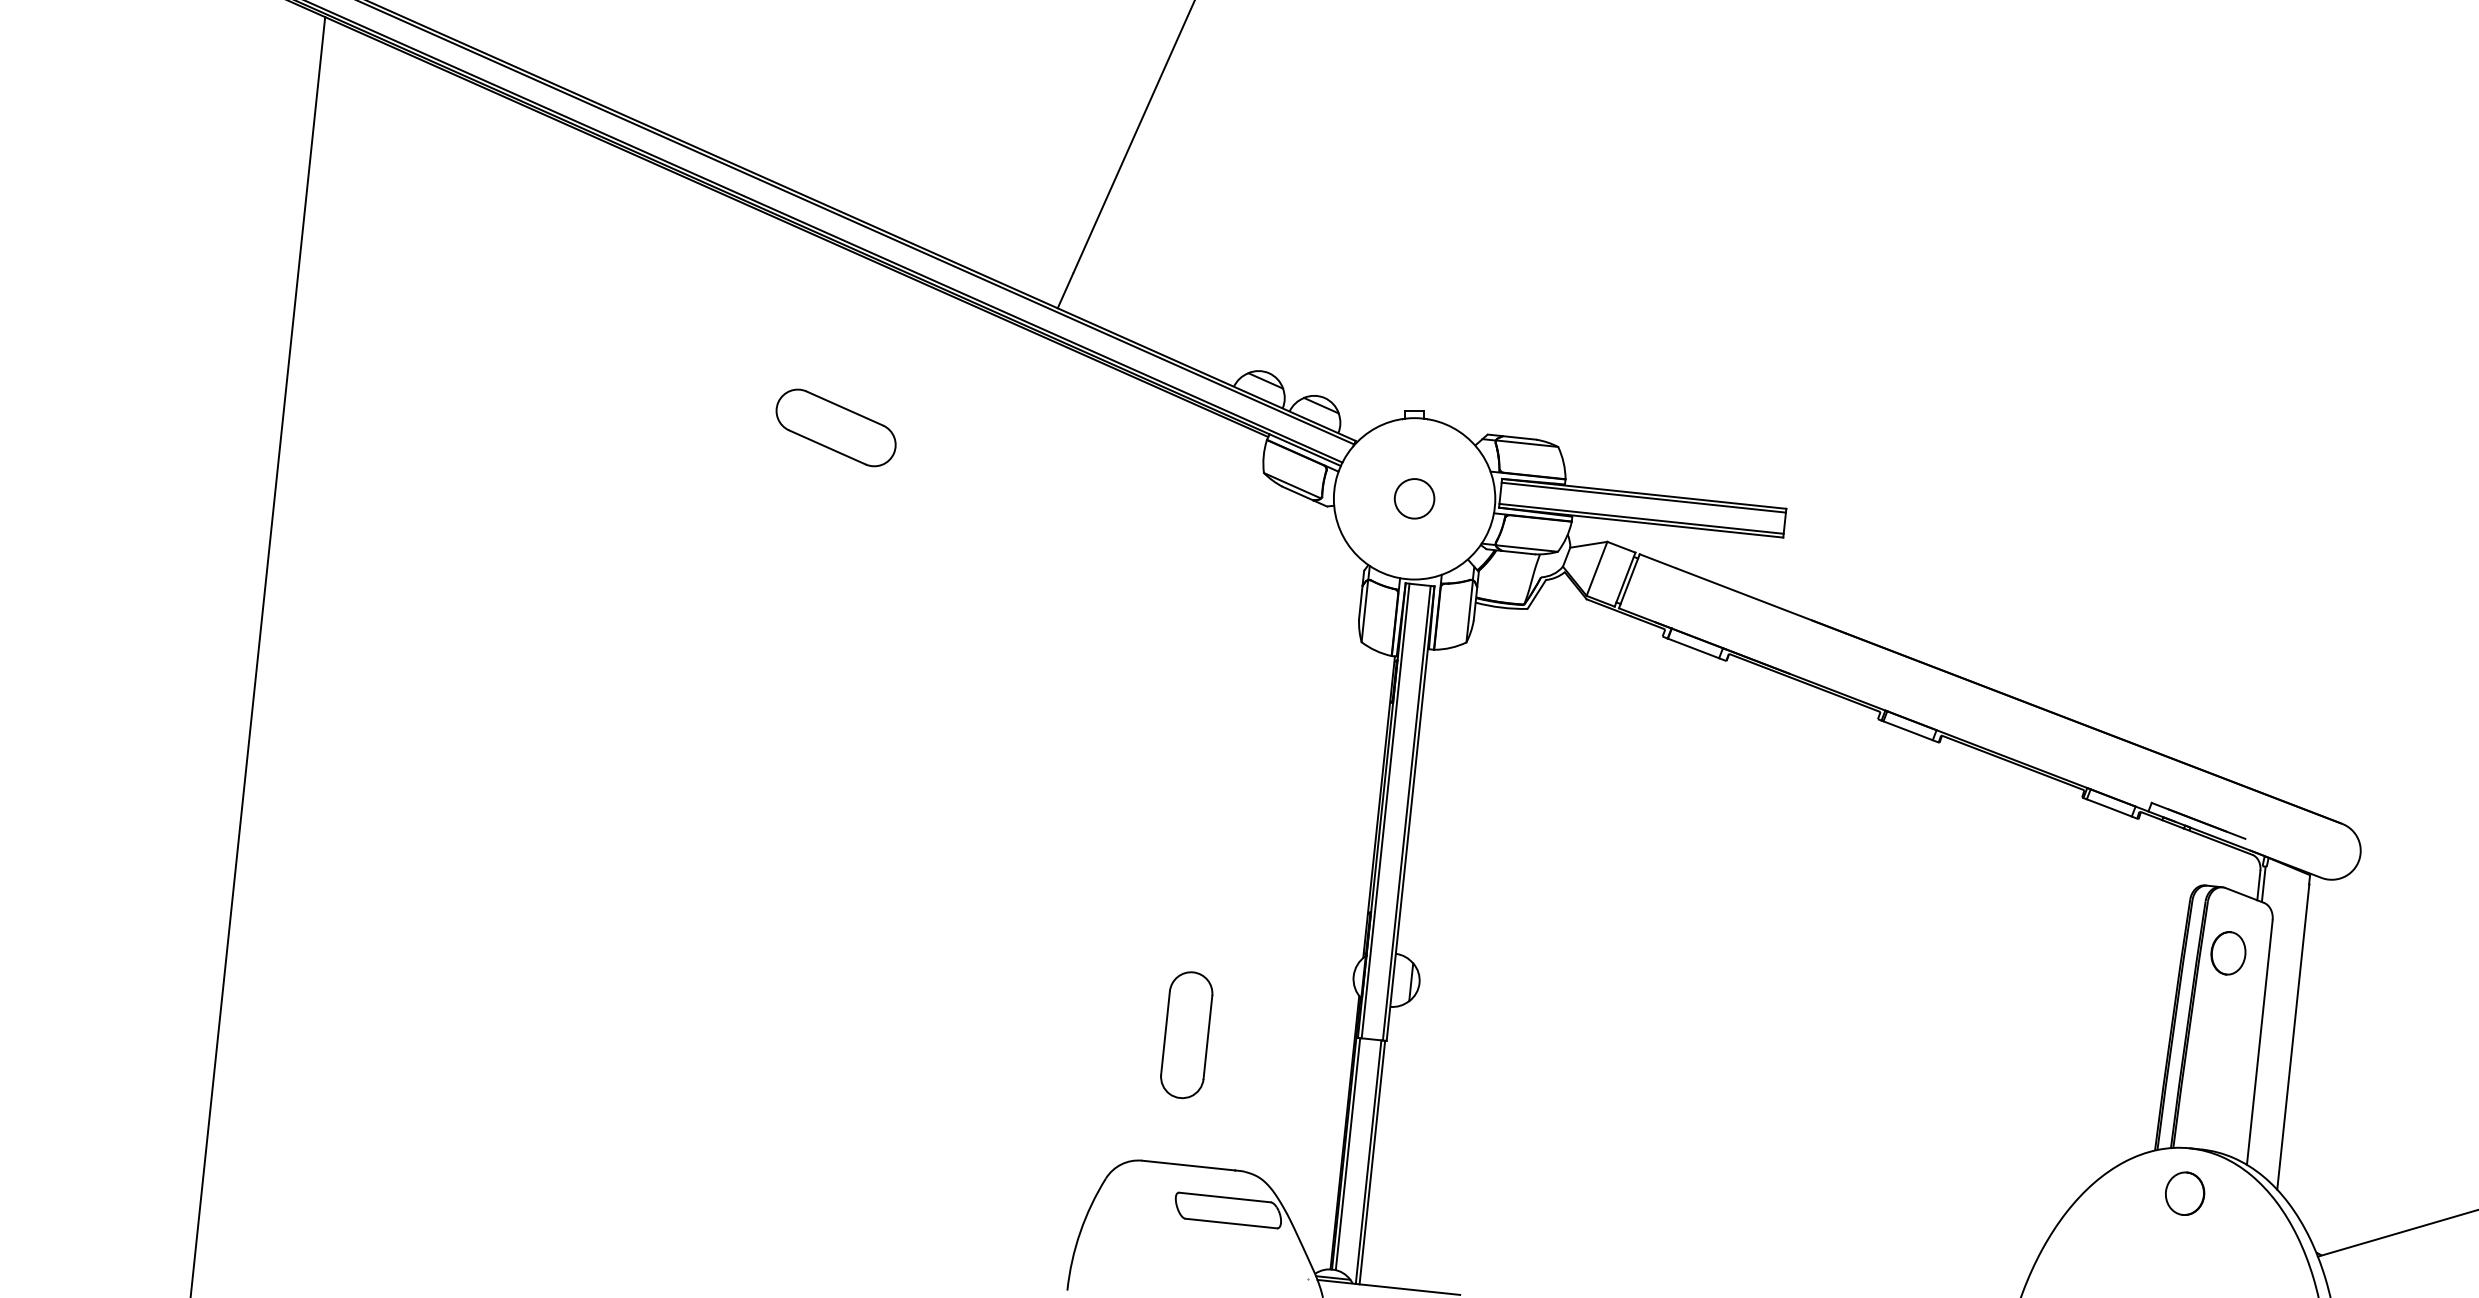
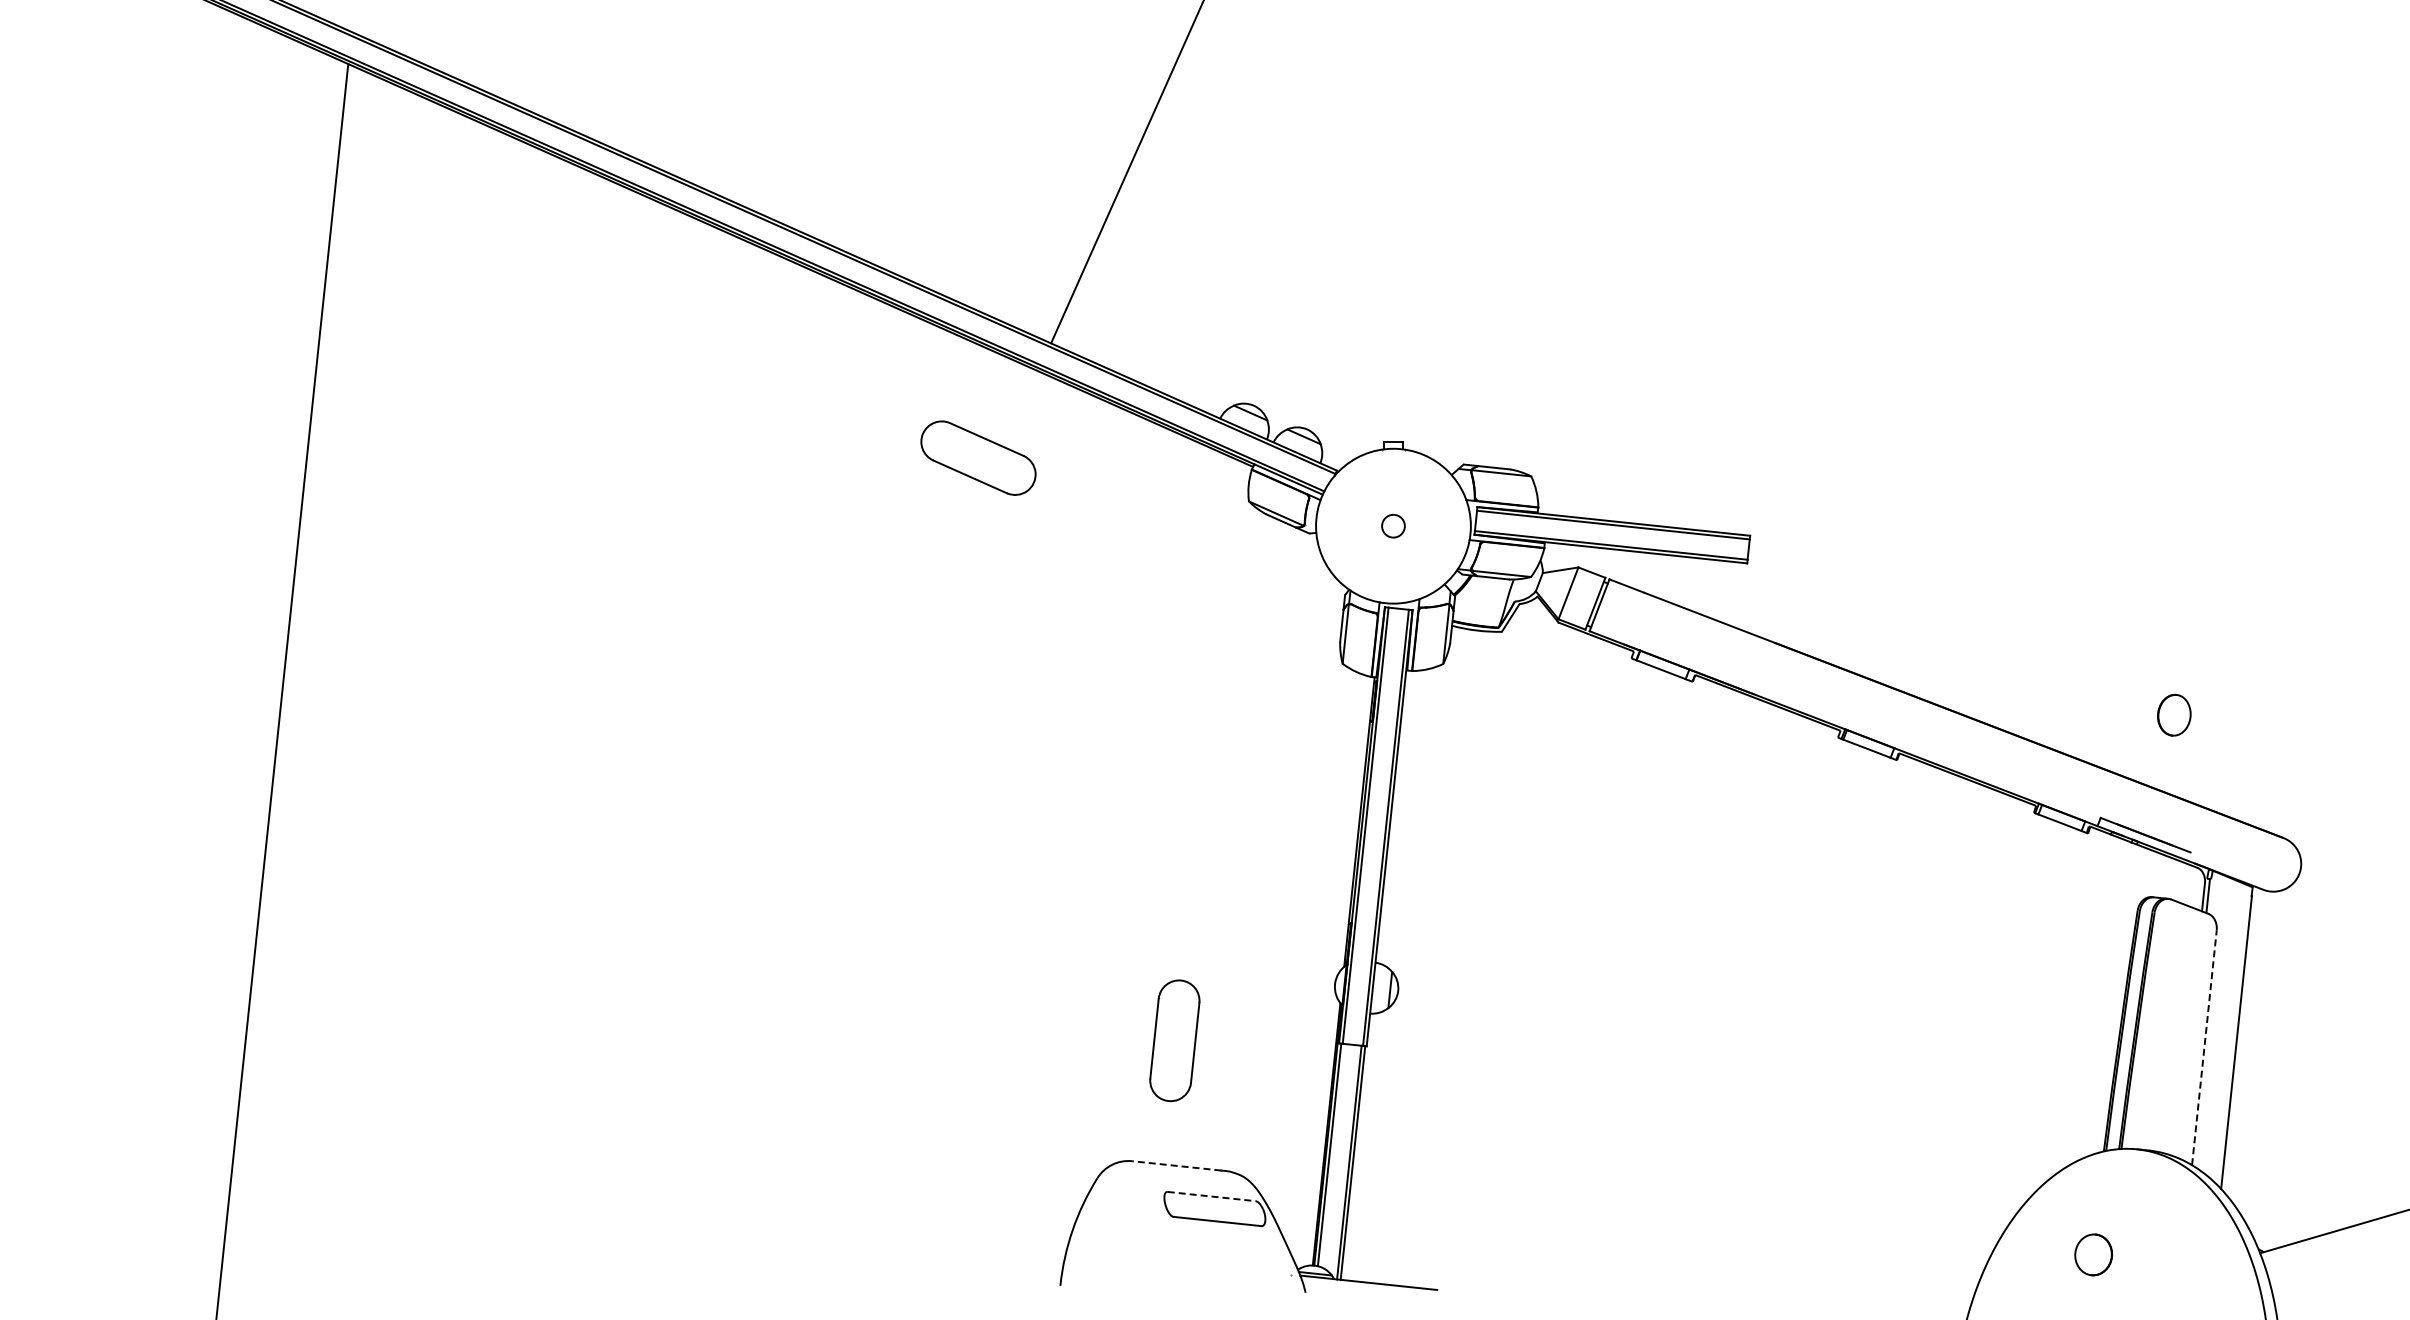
part: (836, 427) -> (978, 457), moved
circle: (1414, 499) -> (1393, 526), size x0.6
part: (2228, 952) -> (2174, 714), moved
line: (2259, 1042) -> (2204, 1047), solid -> dashed
line: (1188, 1165) -> (1176, 1165), solid -> dashed
part: (2184, 1193) -> (2093, 1254), moved
line: (1225, 1197) -> (1212, 1196), solid -> dashed

